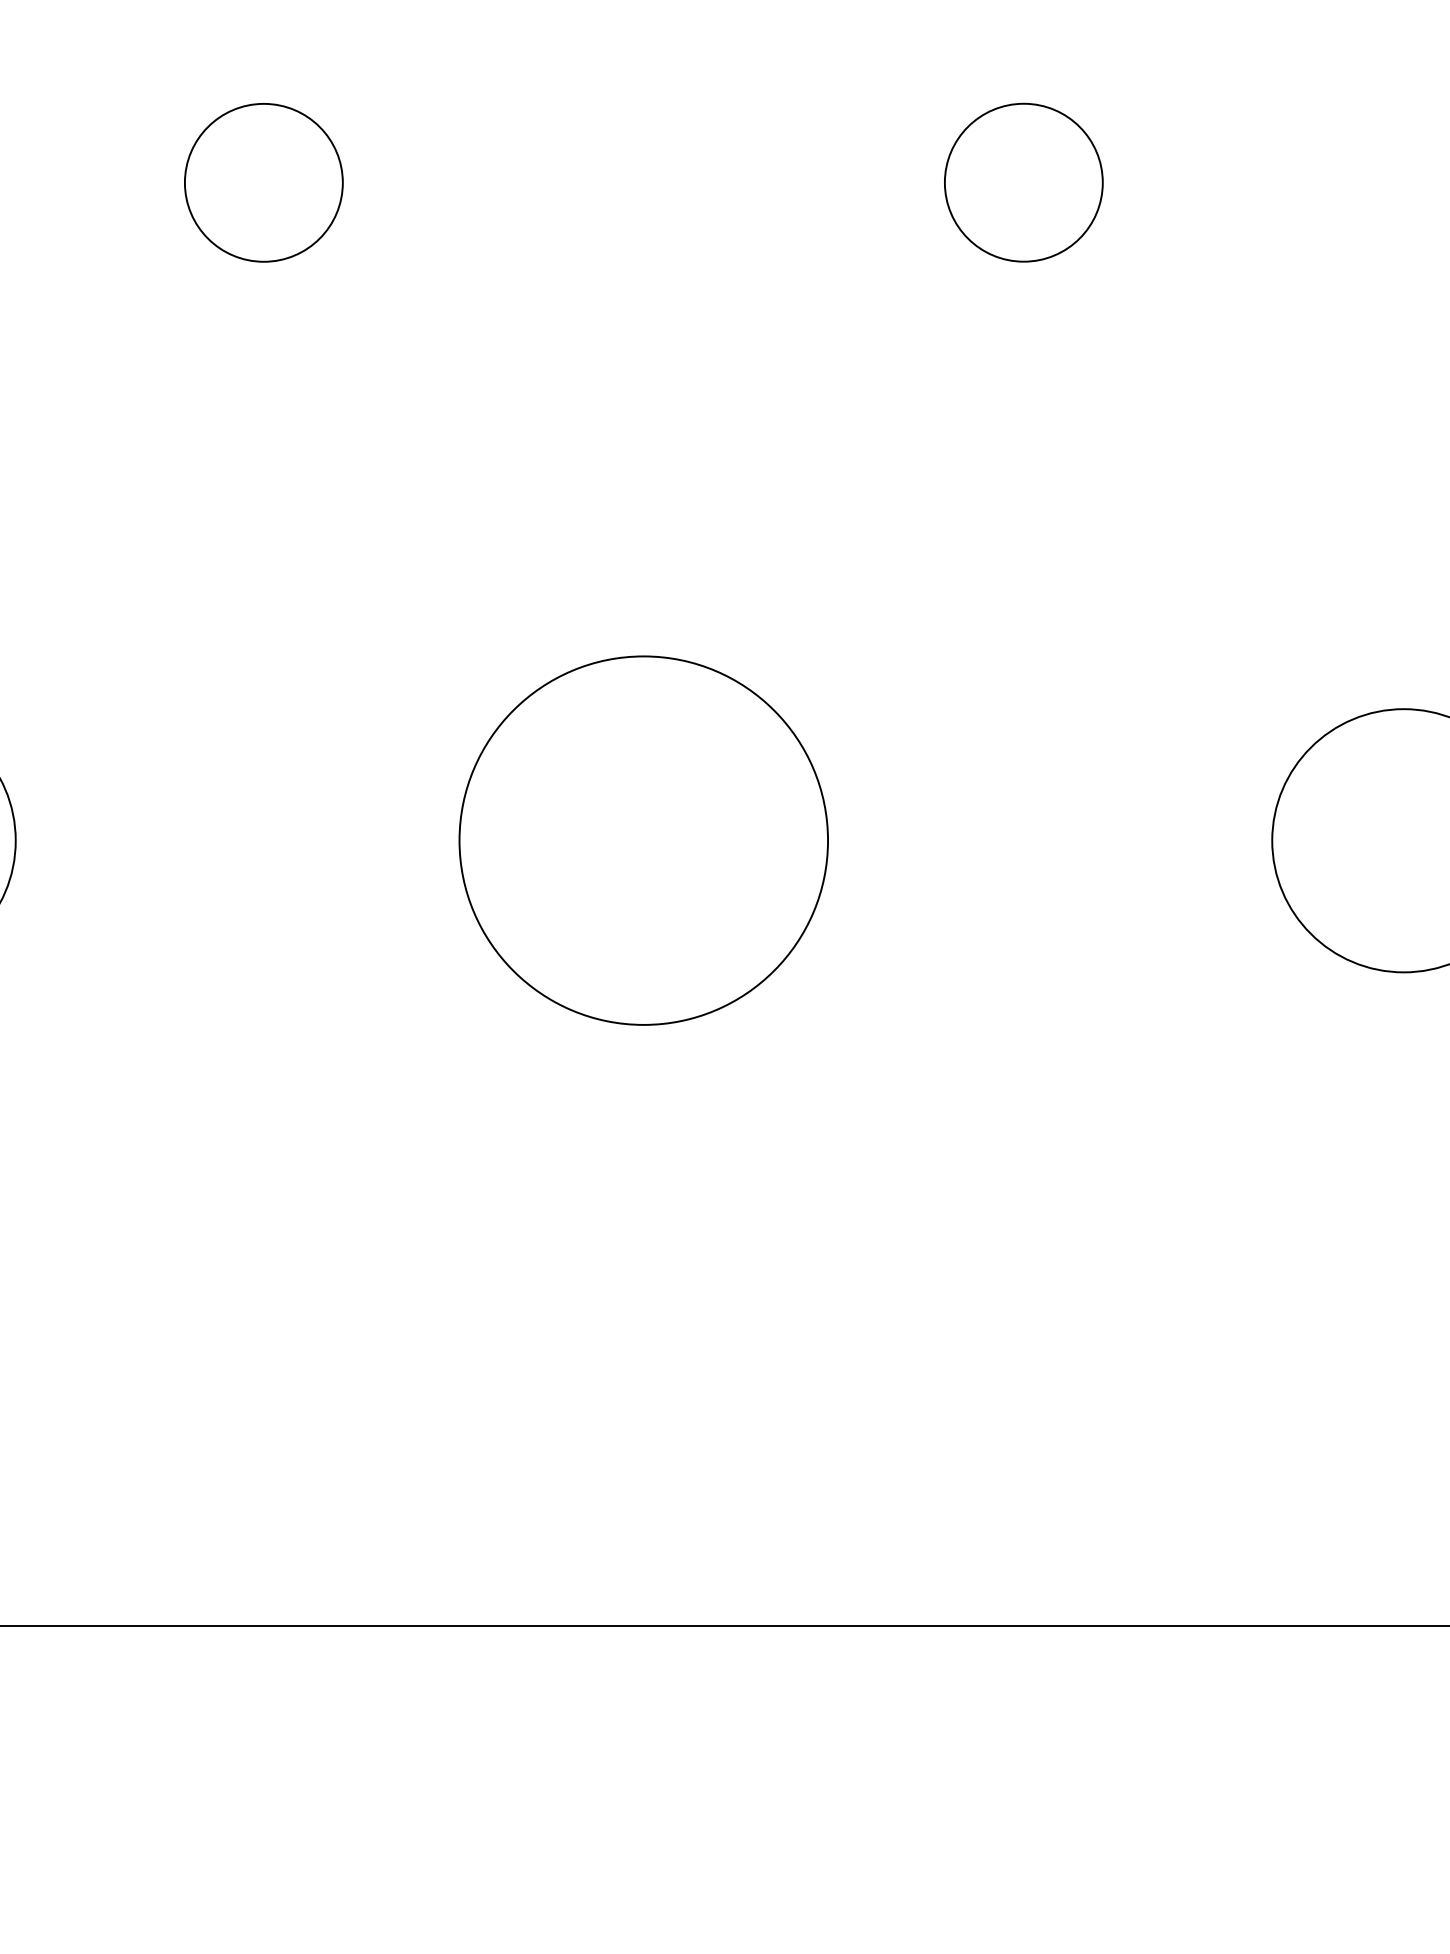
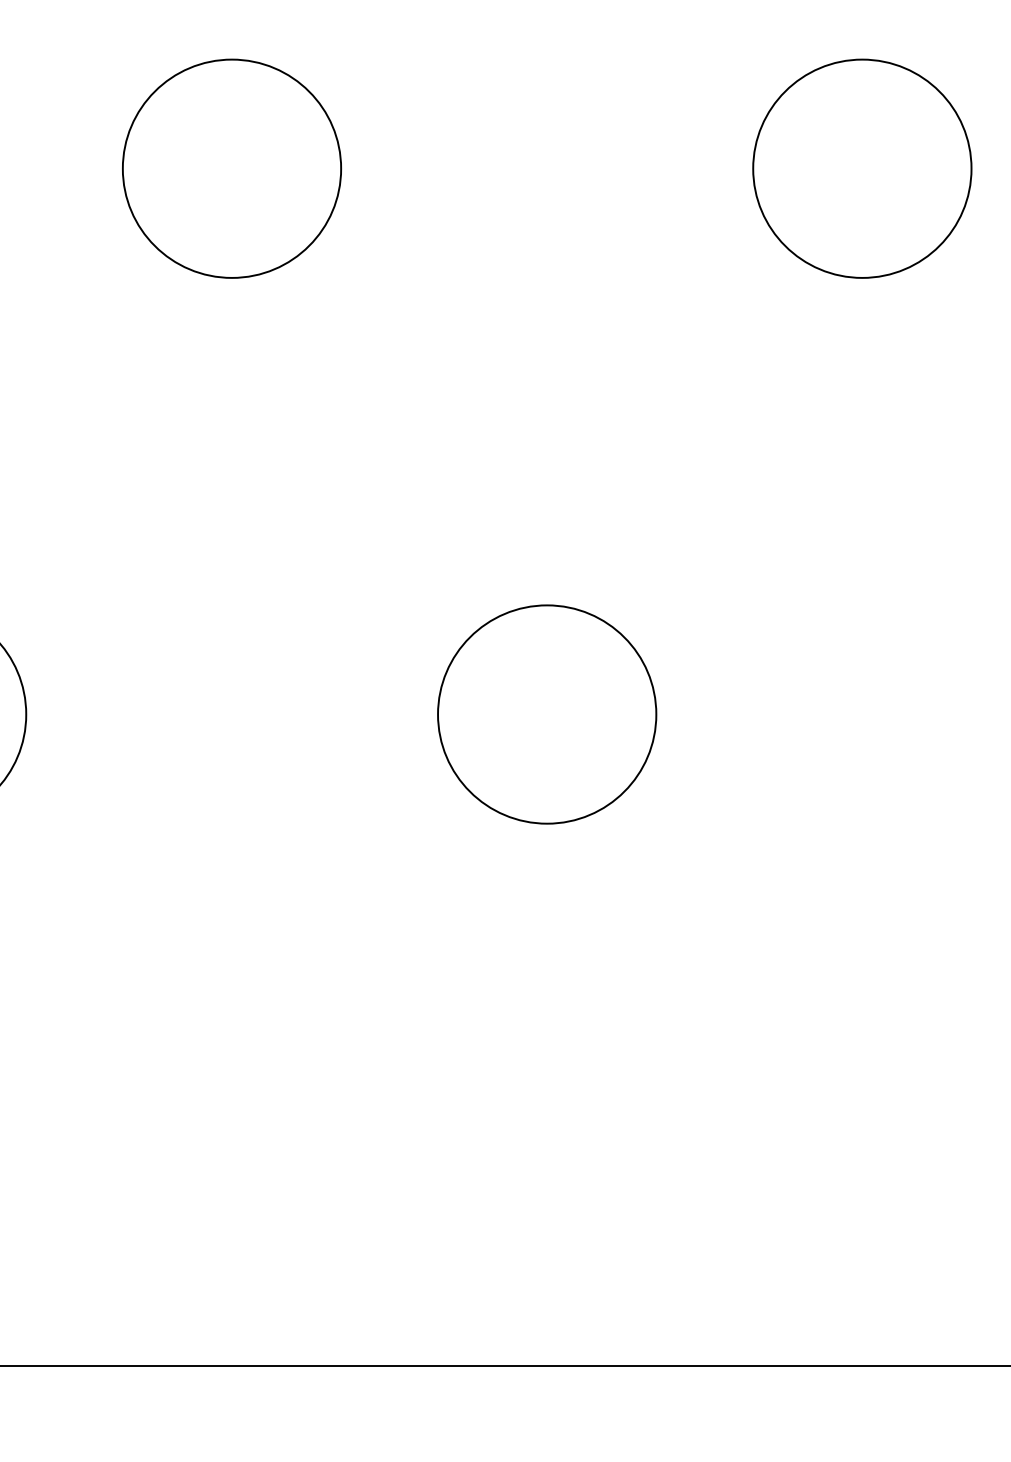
circle: (263, 182) -> (231, 168), size x1.67
circle: (1023, 182) -> (862, 168), size x1.67
circle: (643, 840) -> (546, 714), size x0.71

